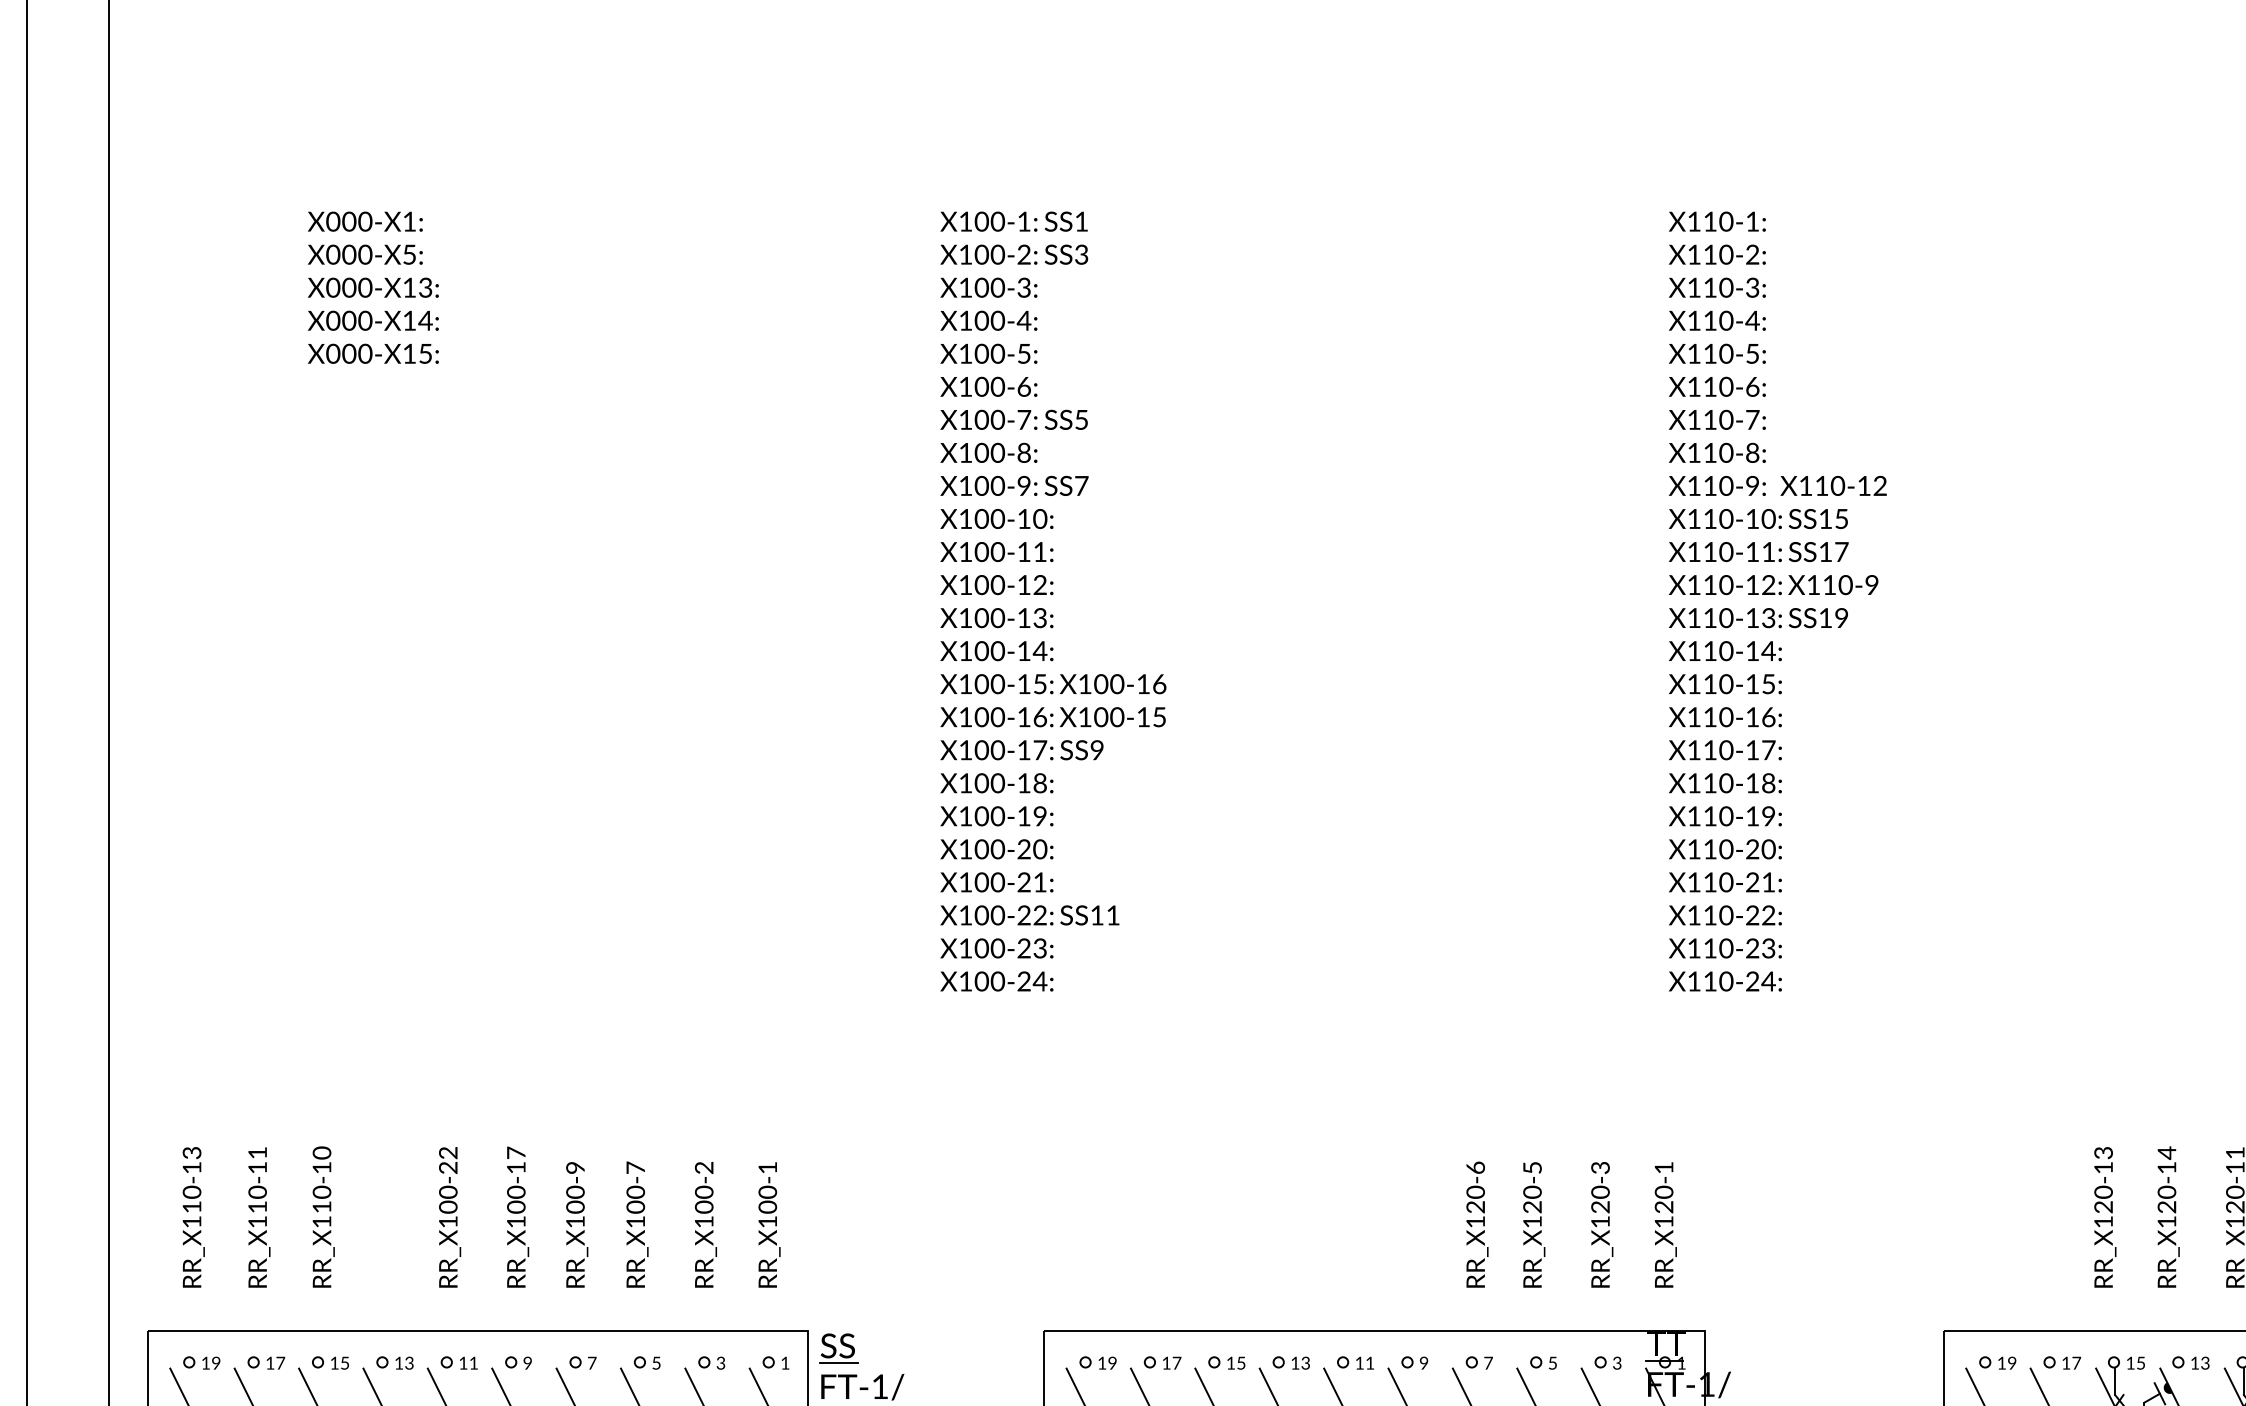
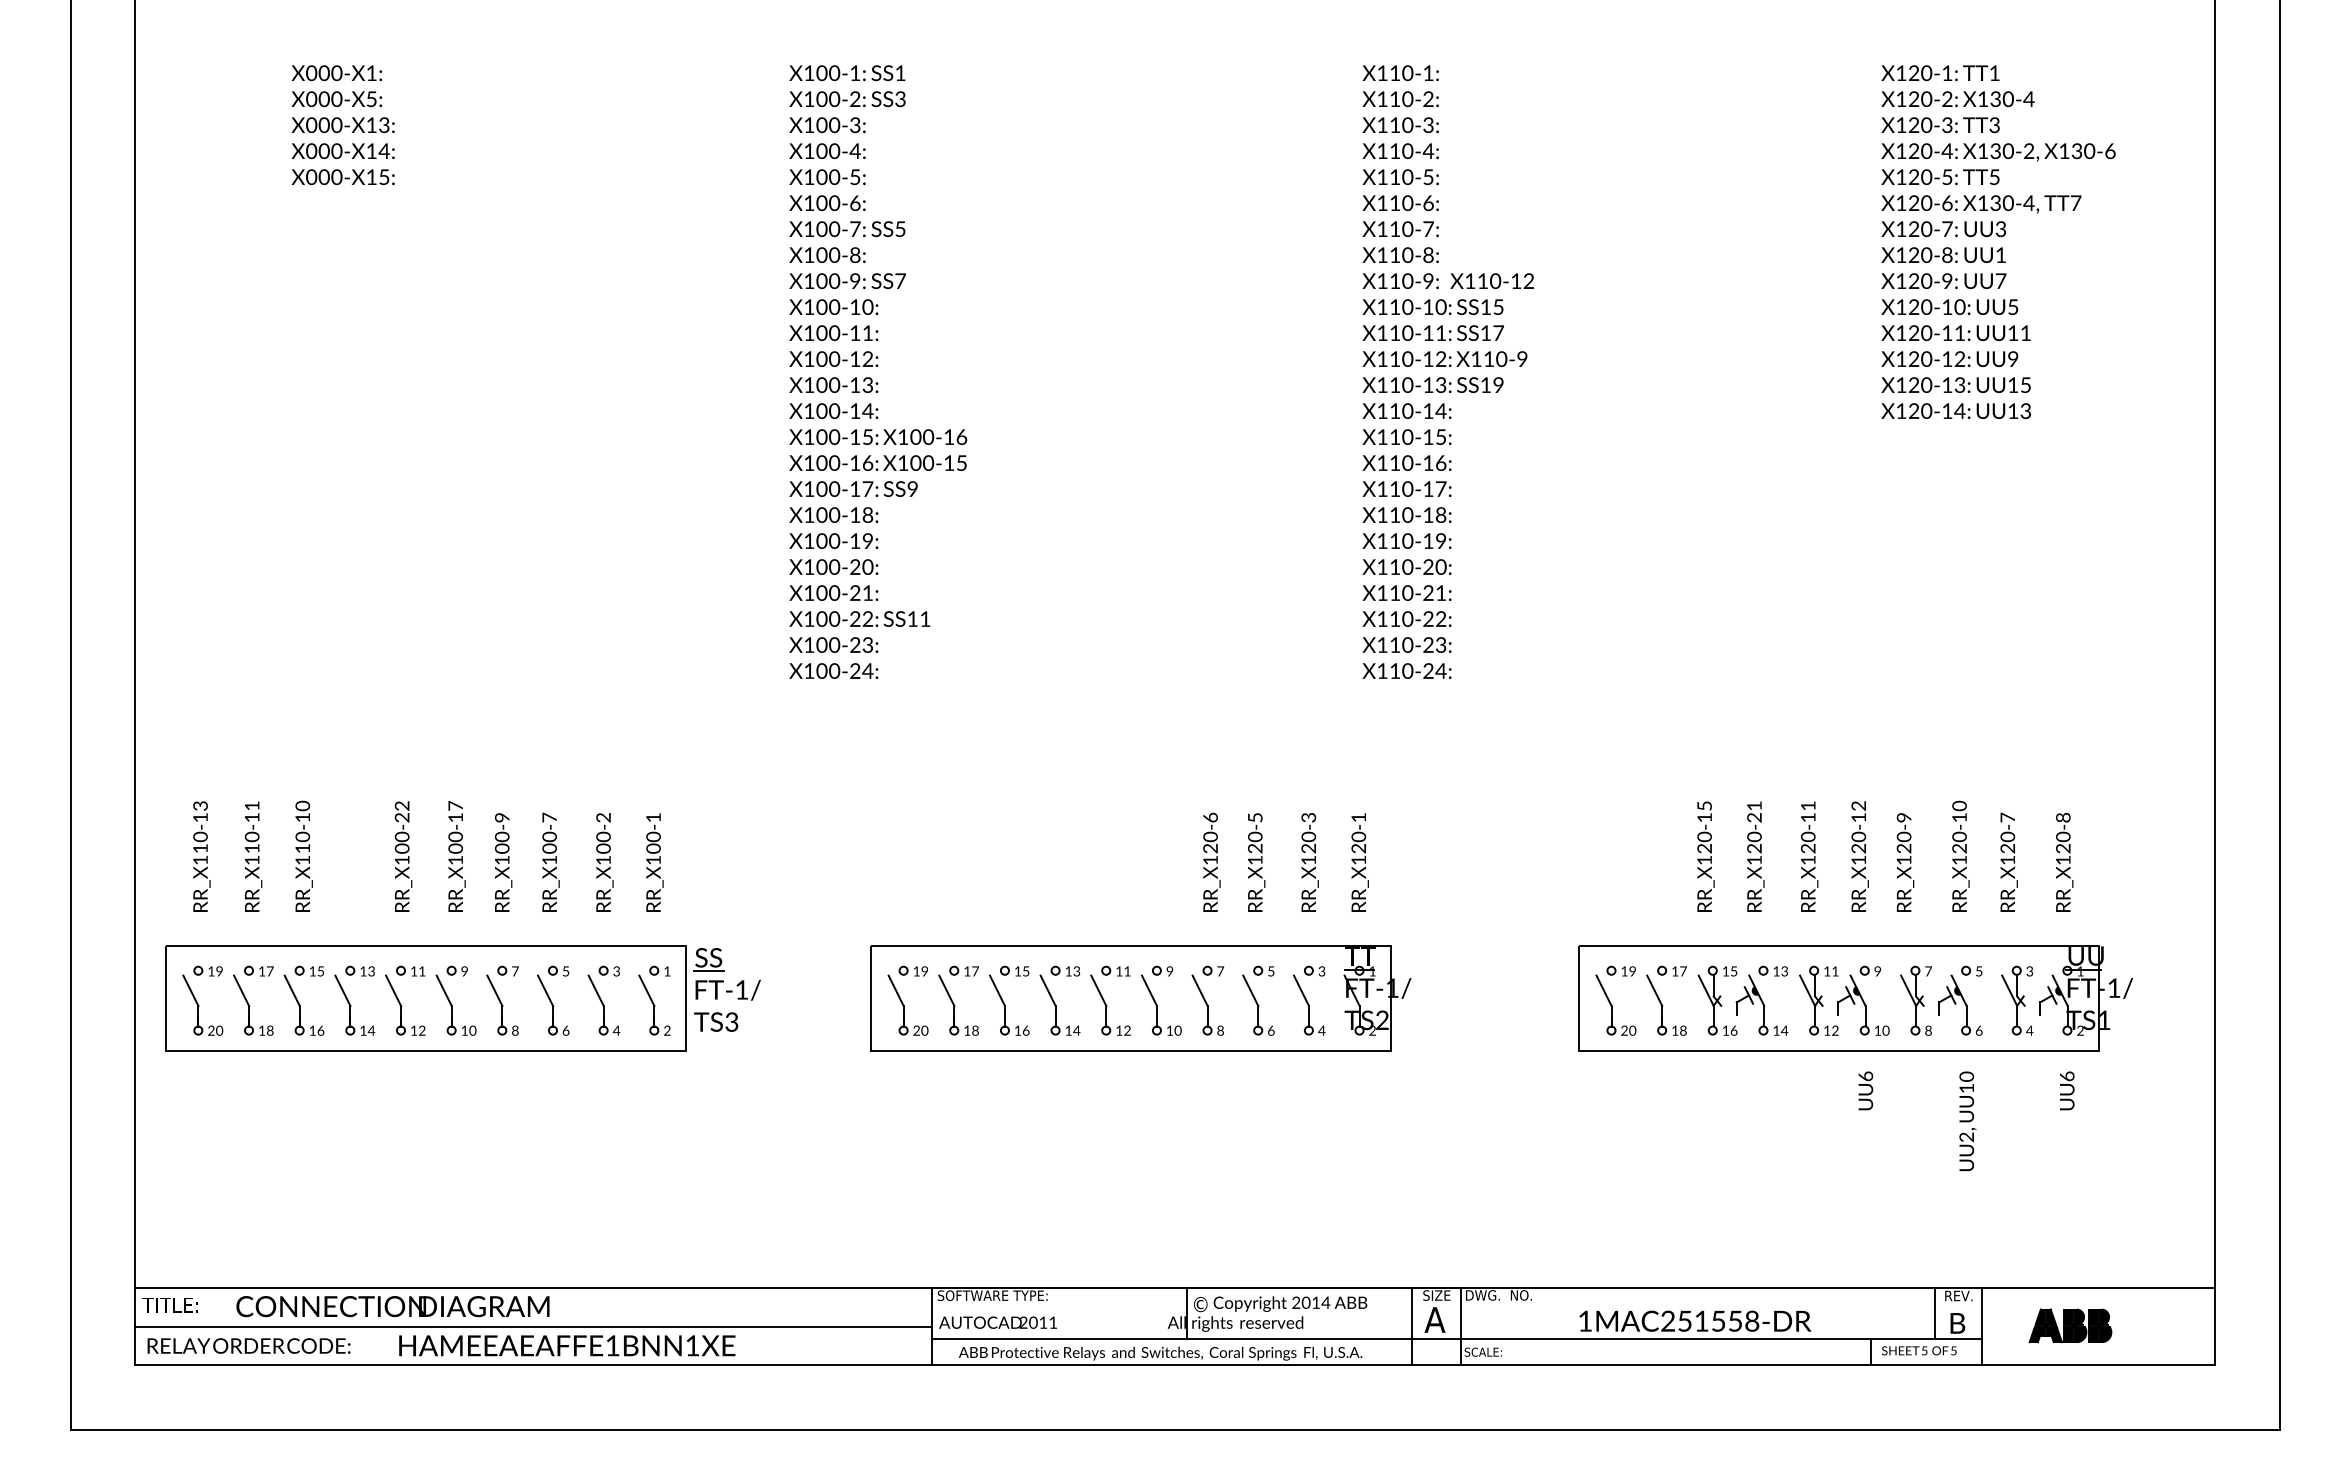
text: (2103, 1152) -> (1704, 805), RR_X120-13 -> RR_X120-15
text: (2166, 1159) -> (1754, 811), RR_X120-14 -> RR_X120-21

